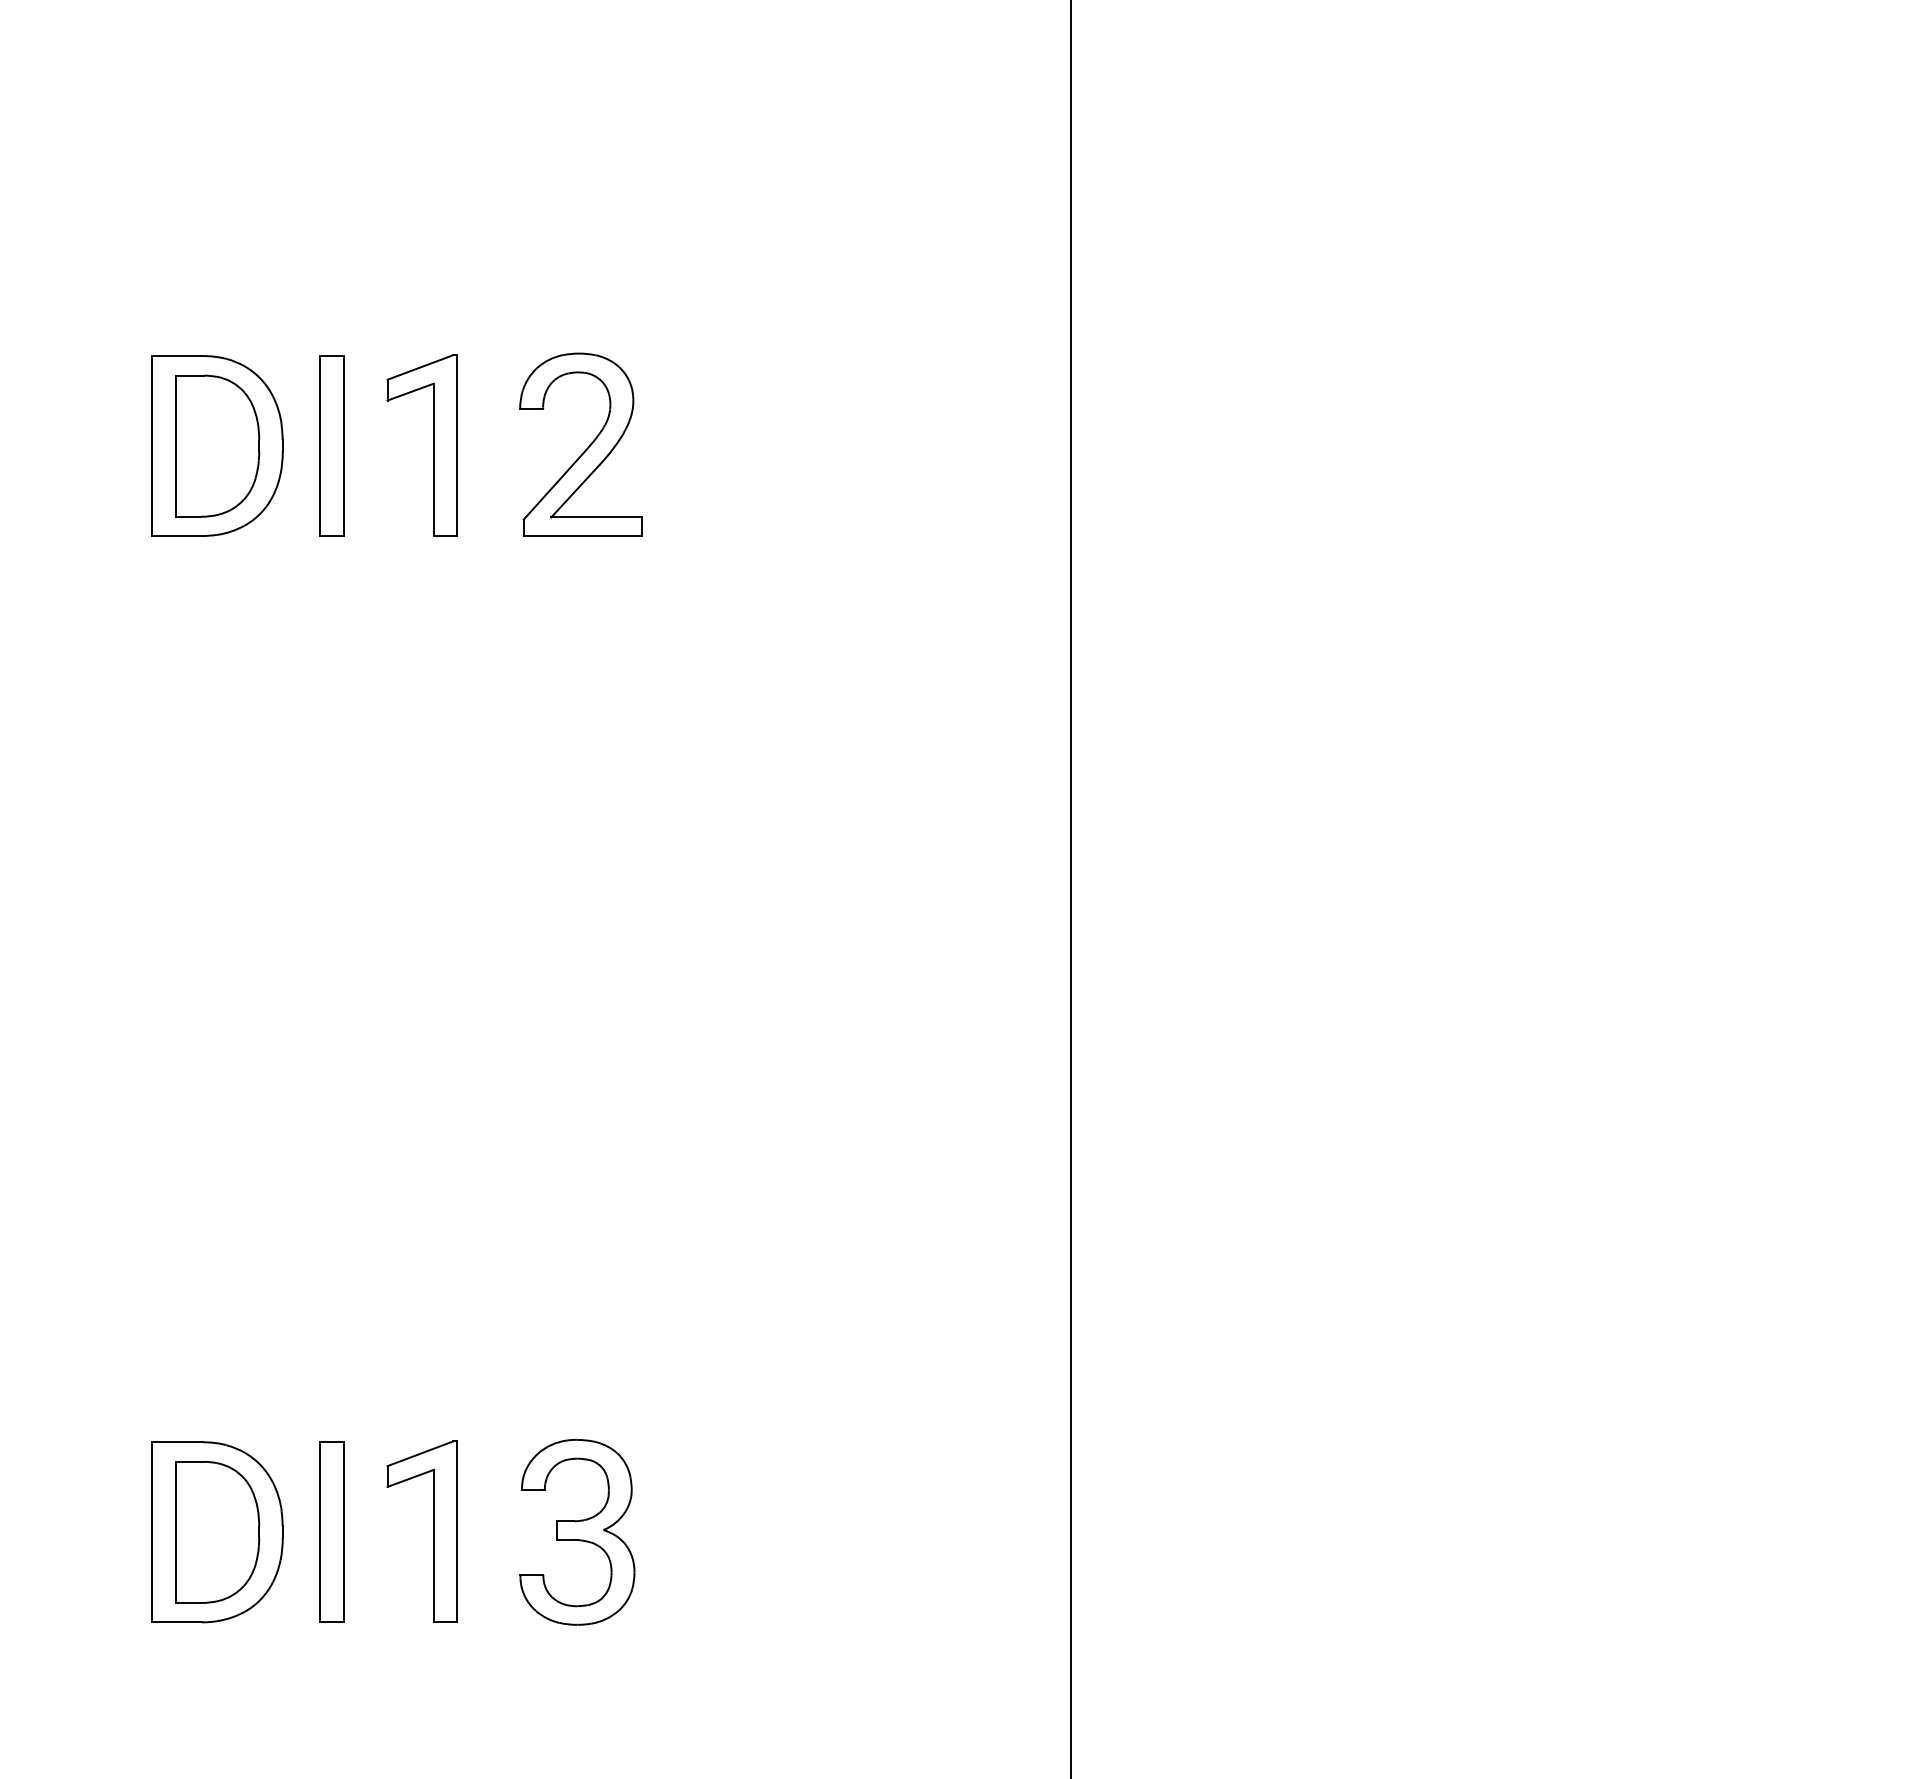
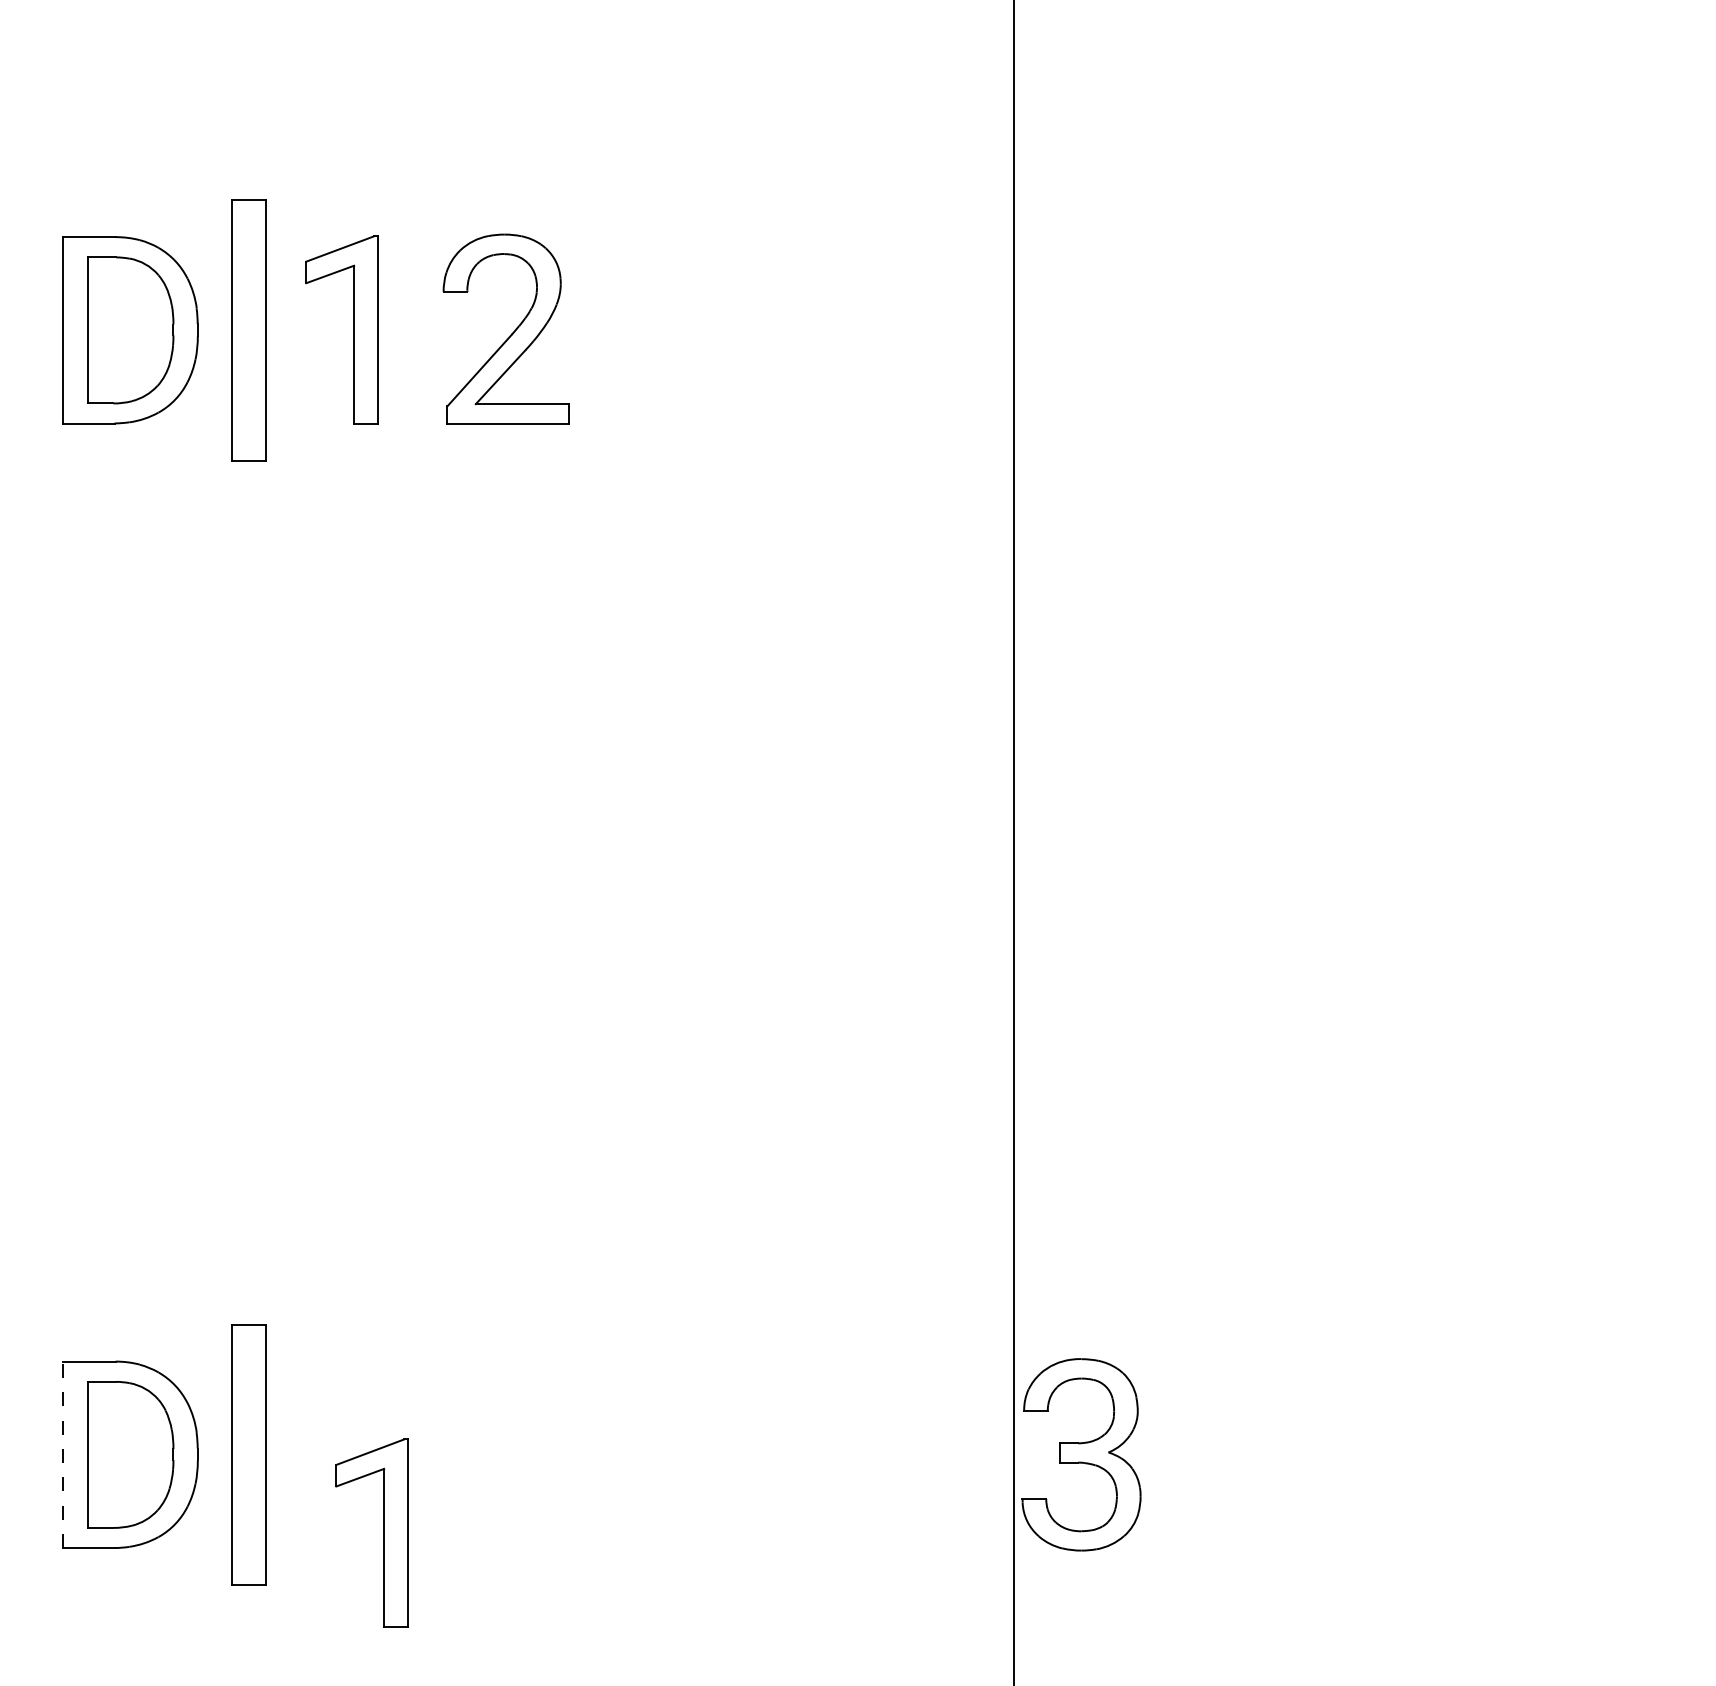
part: (331, 445) -> (248, 329), size x1.4
part: (331, 1531) -> (248, 1453), size x1.4
part: (433, 1531) -> (383, 1532), moved
line: (152, 1532) -> (62, 1454), solid -> dashed
part: (577, 1532) -> (1081, 1454), moved

